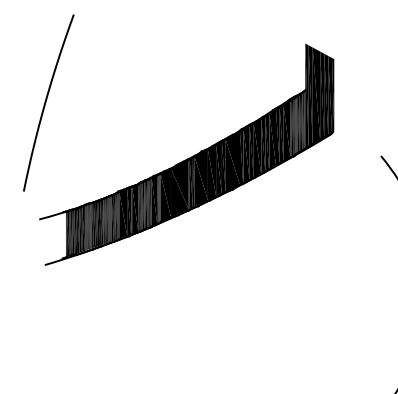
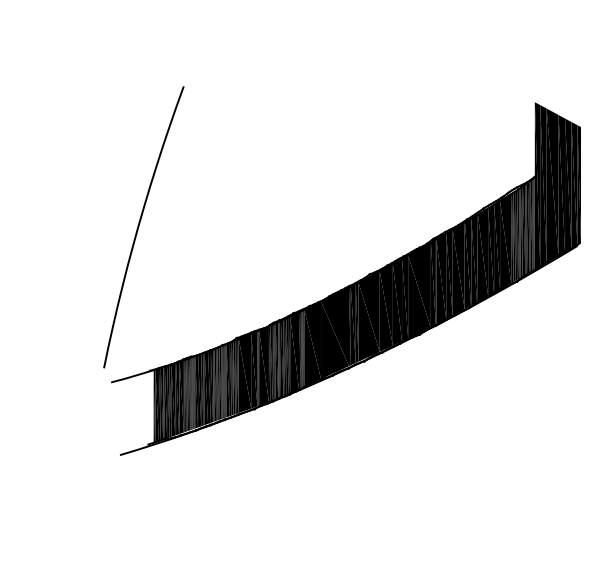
curve: (46, 102) -> (140, 226), moved

